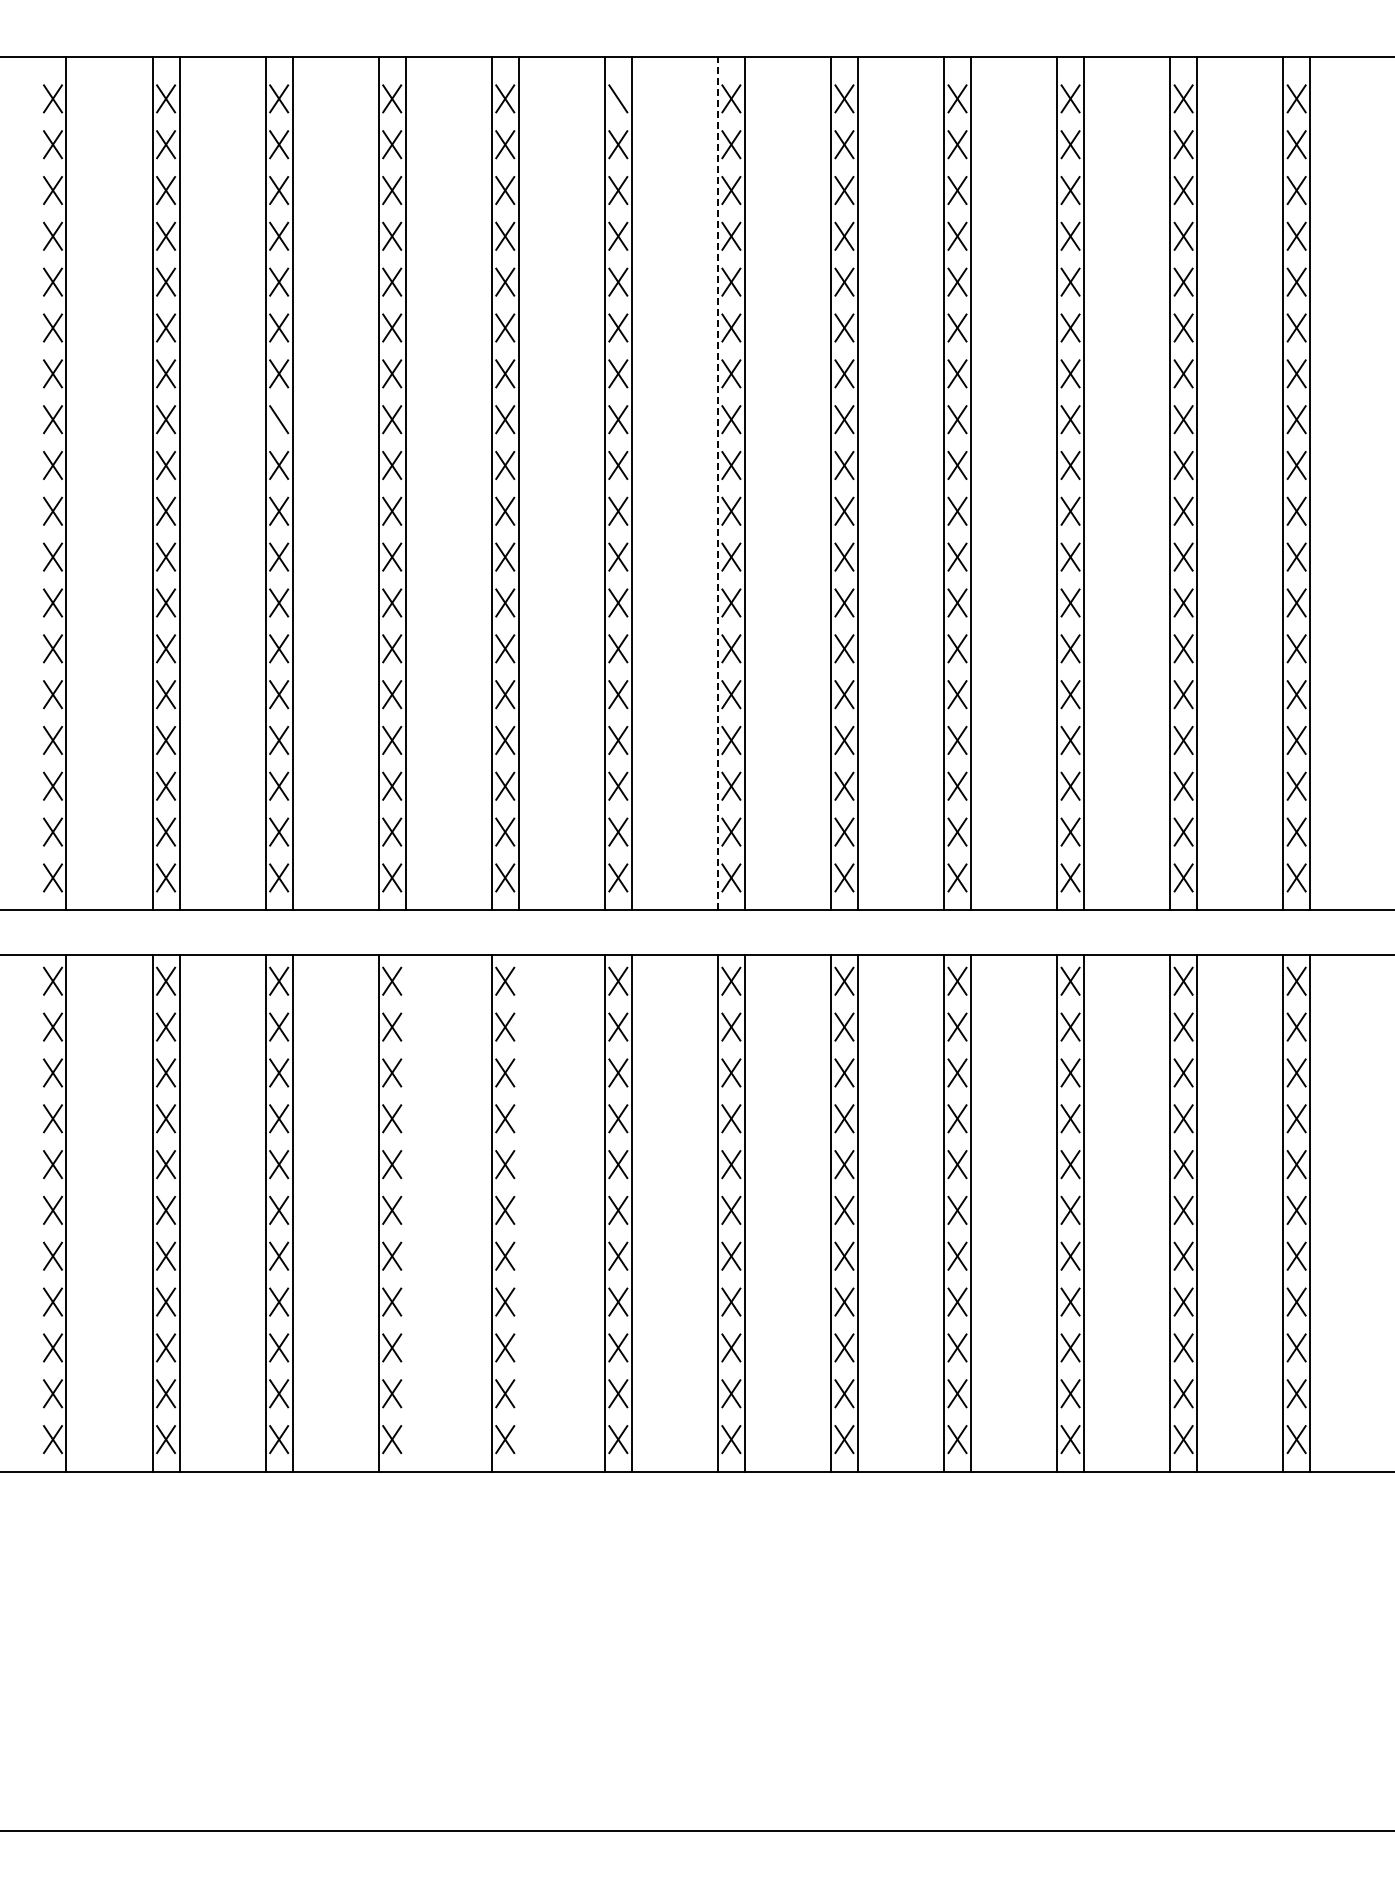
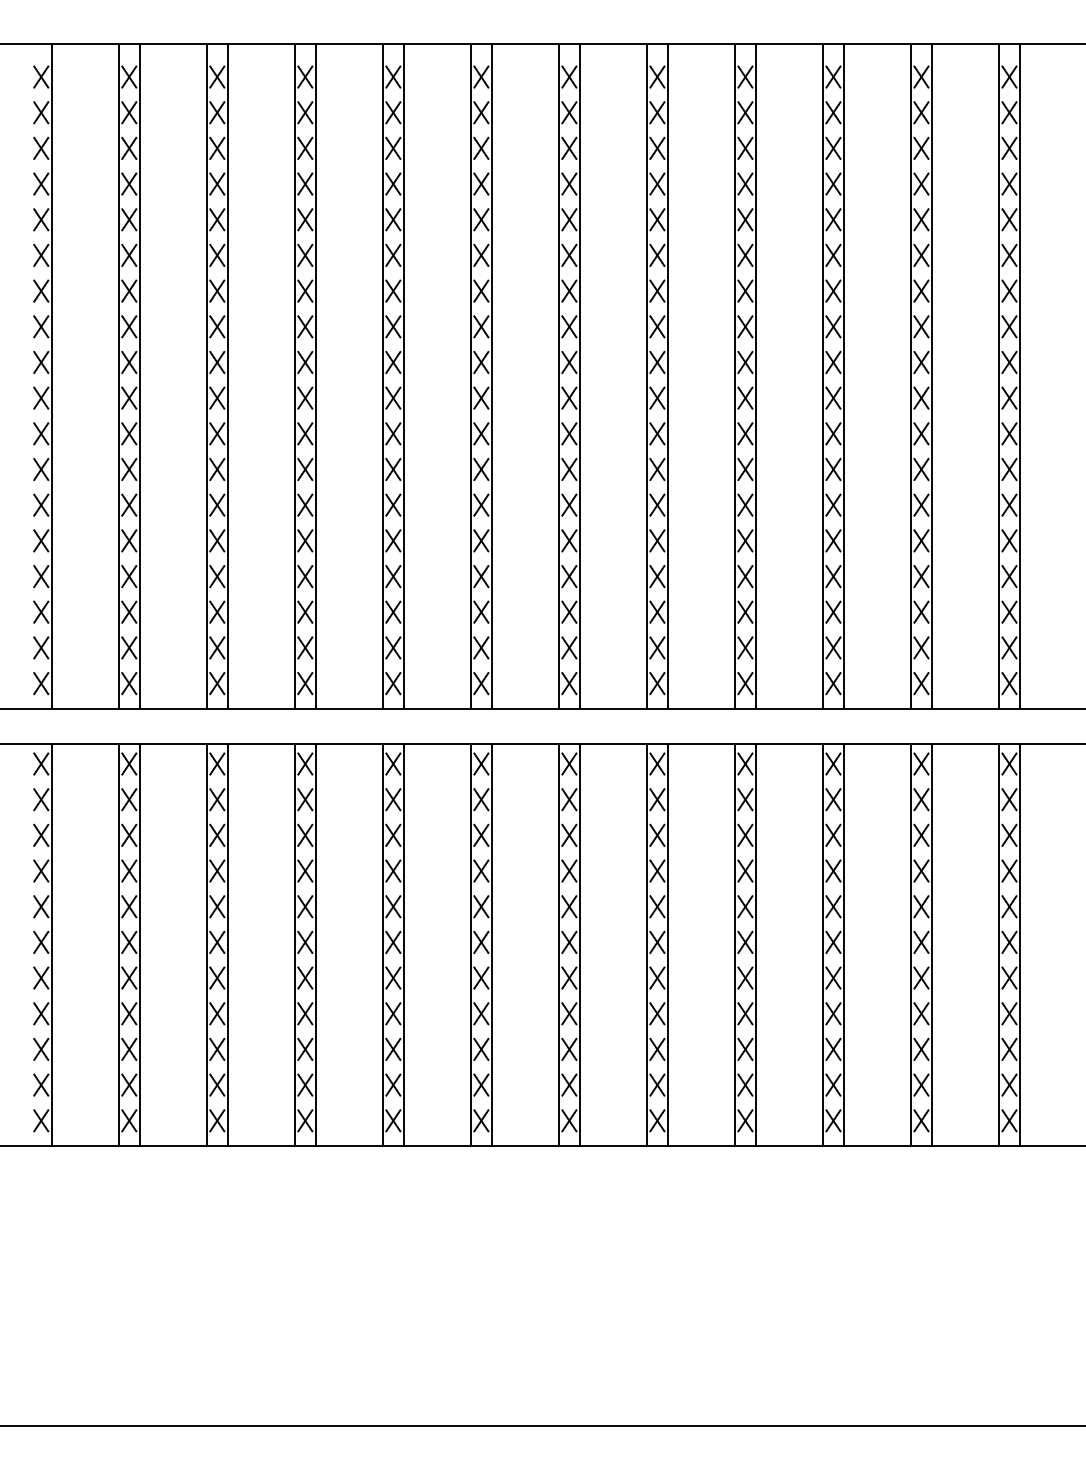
line: (618, 98) -> (481, 76), added
line: (279, 419) -> (217, 326), added
line: (717, 483) -> (558, 376), dashed -> solid
line: (405, 1213) -> (315, 944), added
line: (518, 1213) -> (403, 944), added

